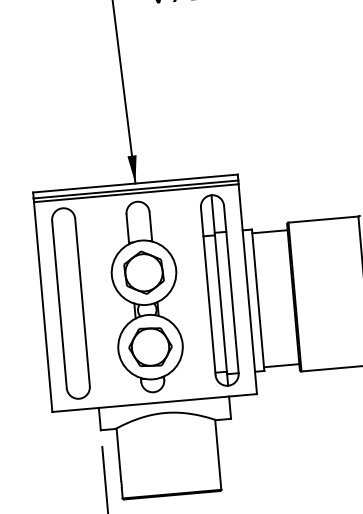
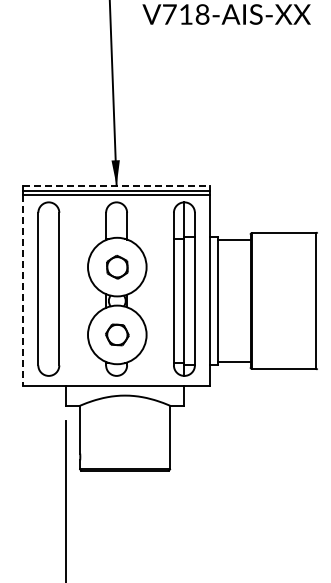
line: (136, 183) -> (117, 185), solid -> dashed
part: (144, 273) -> (117, 267), size x0.6
line: (43, 307) -> (23, 290), solid -> dashed
part: (150, 346) -> (117, 334), size x0.6

